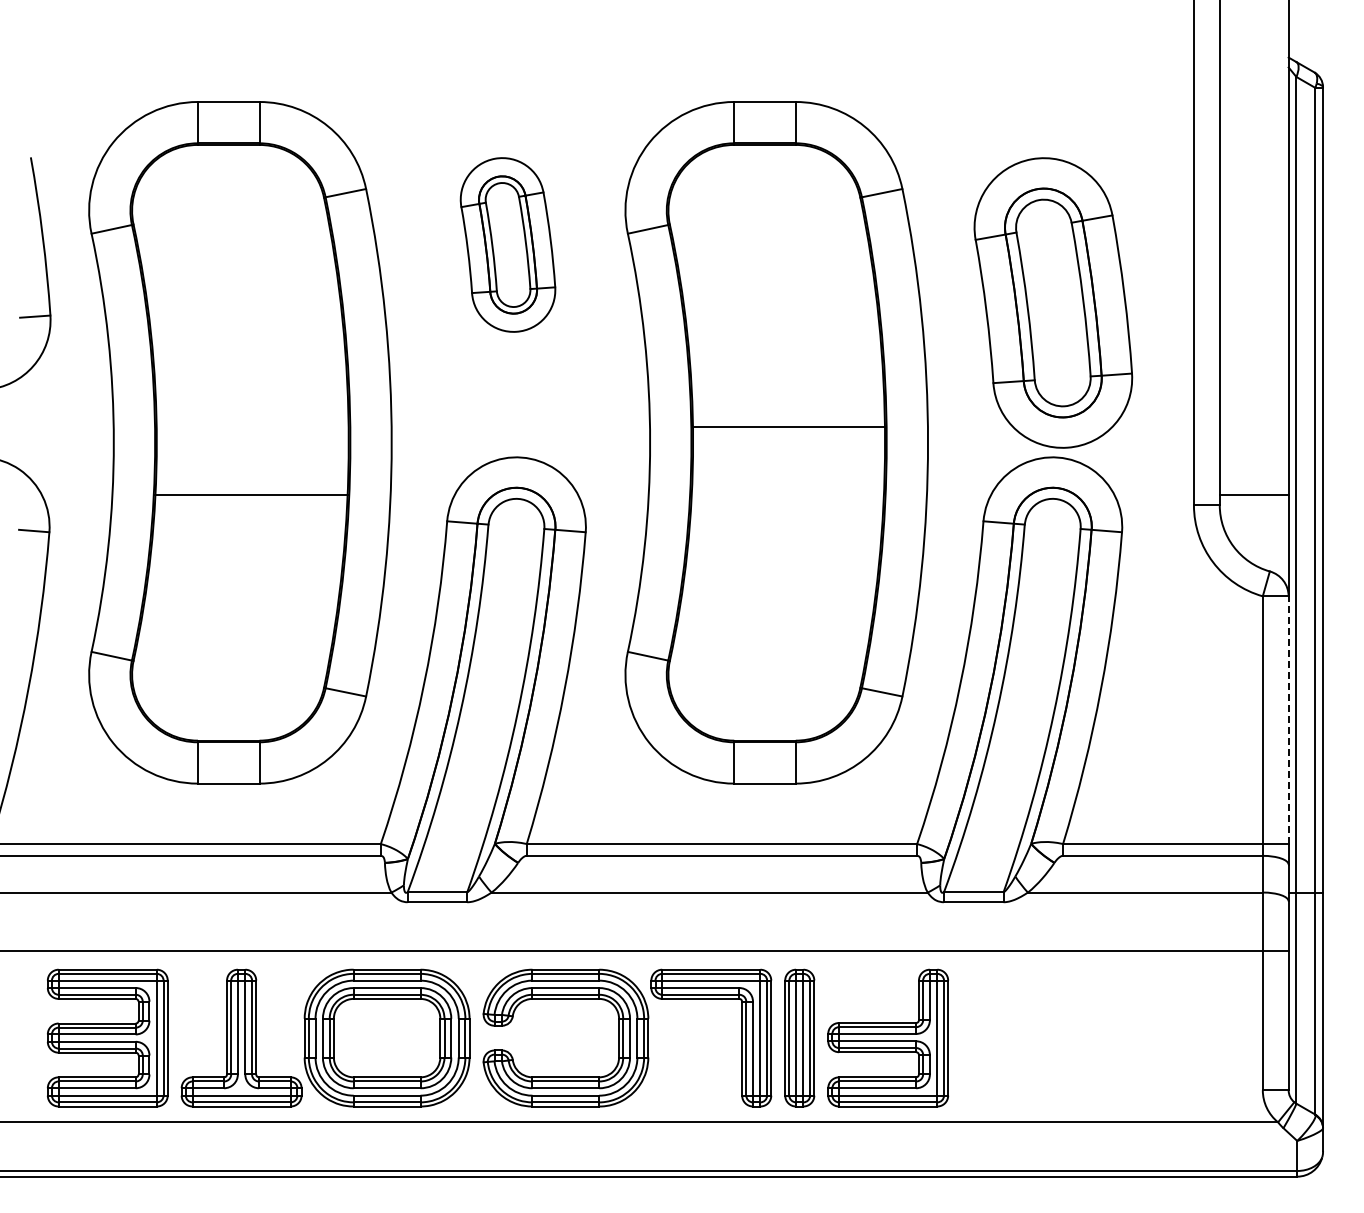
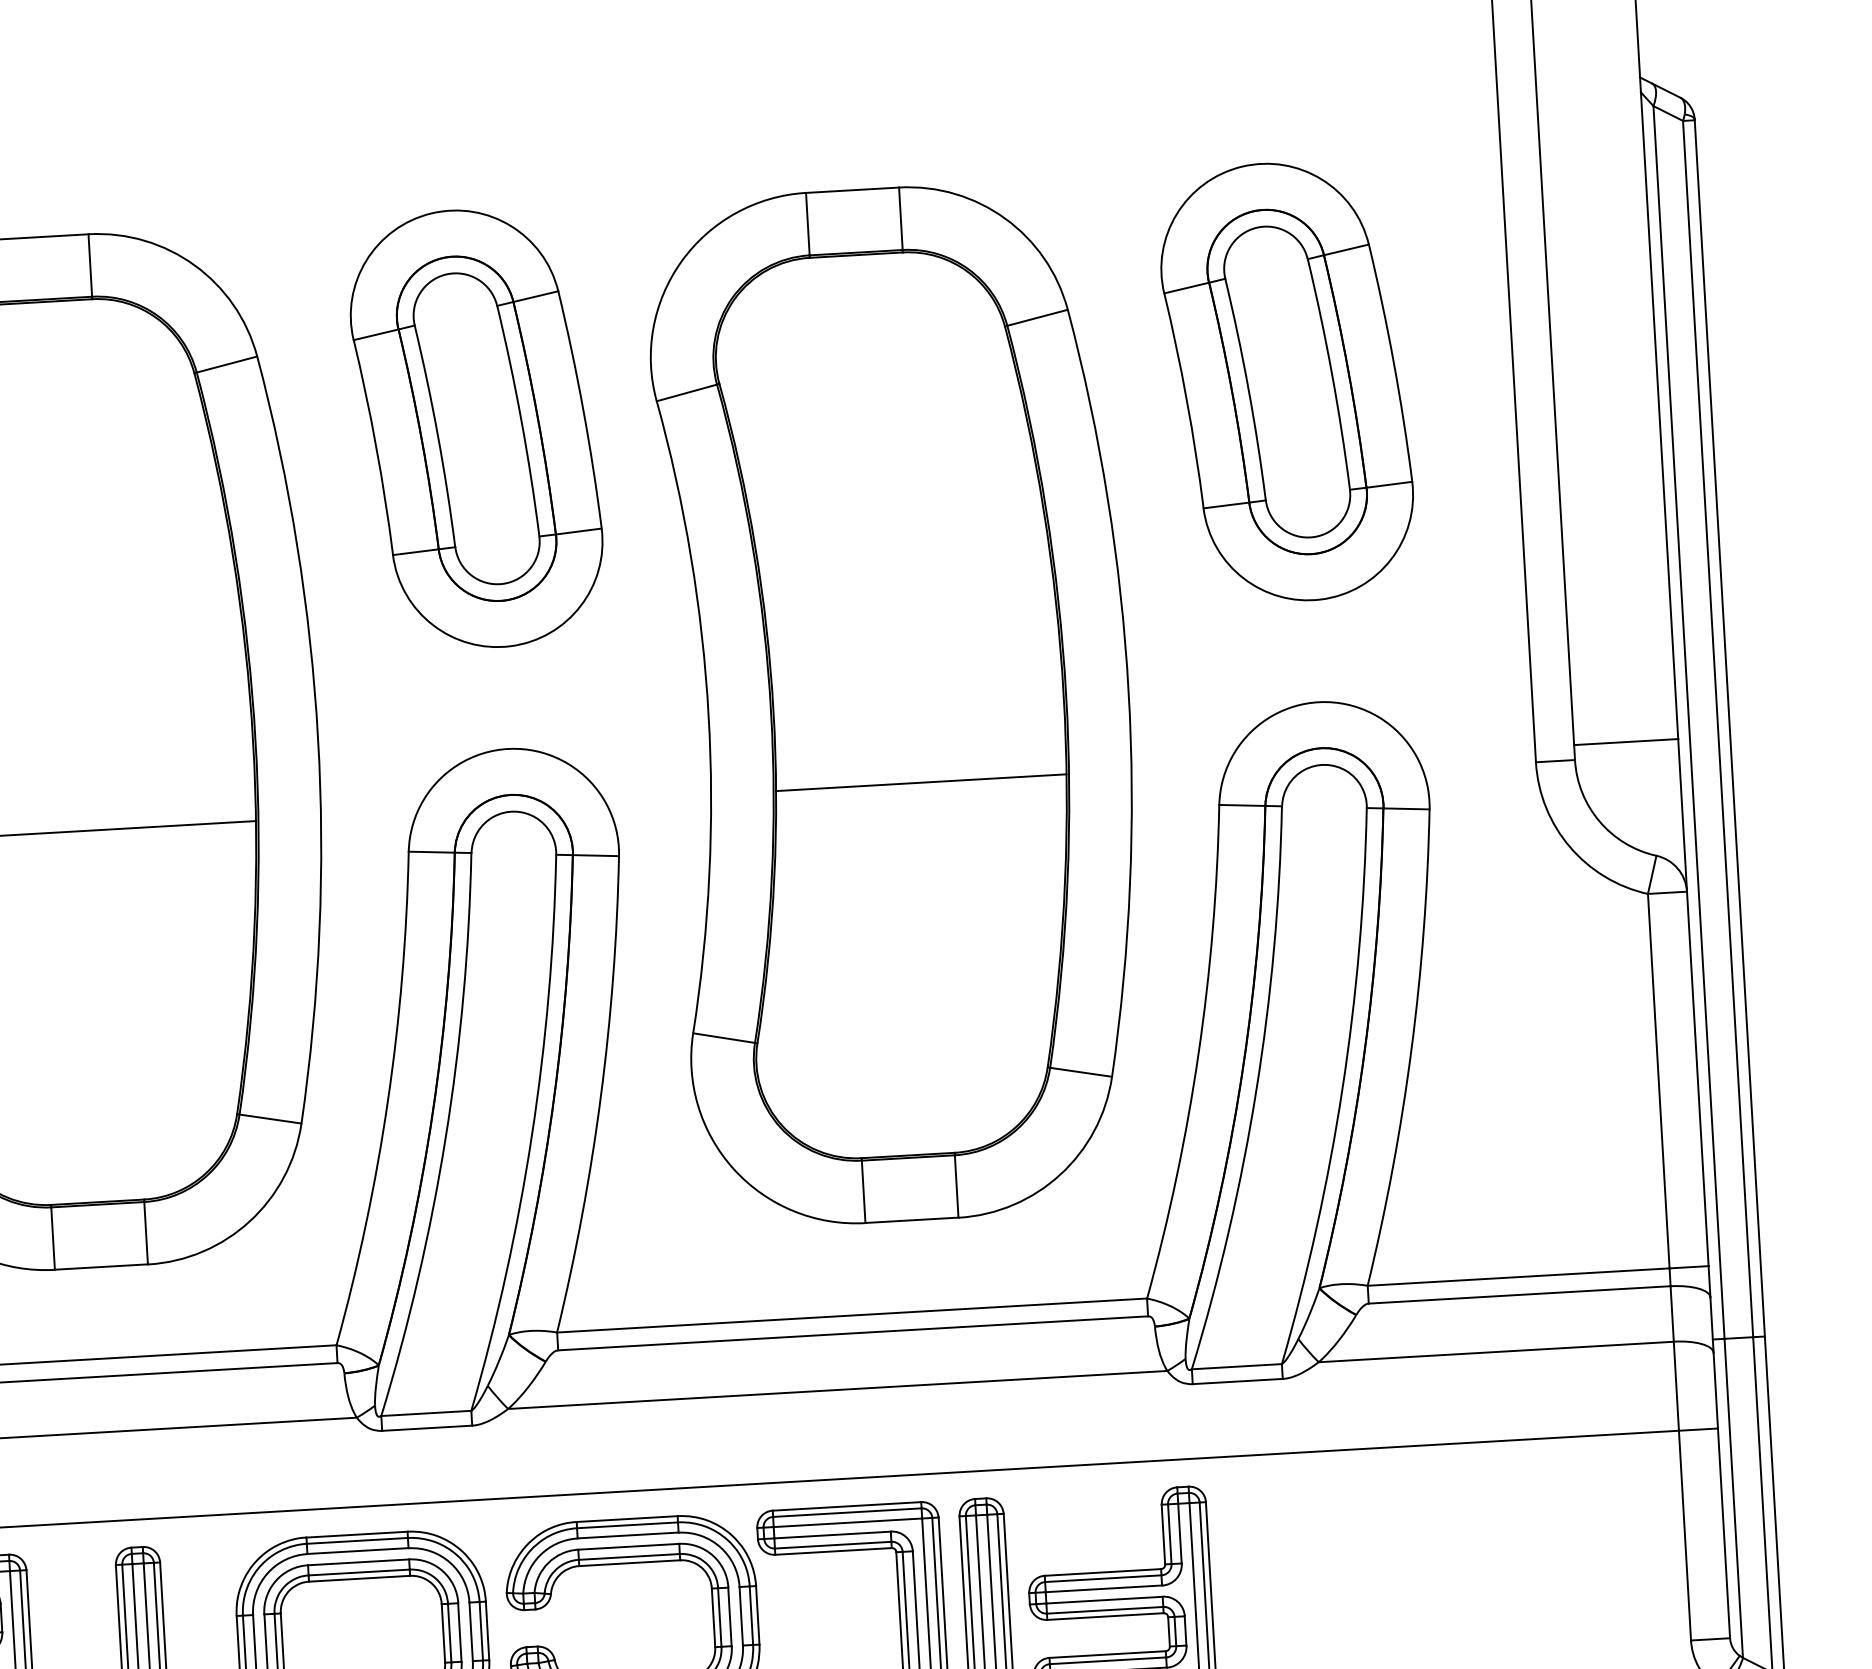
part: (507, 244) -> (475, 428), size x1.67
part: (1053, 302) -> (1287, 381), moved
line: (787, 427) -> (920, 783), moved
line: (1288, 720) -> (1697, 1079), dashed -> solid

